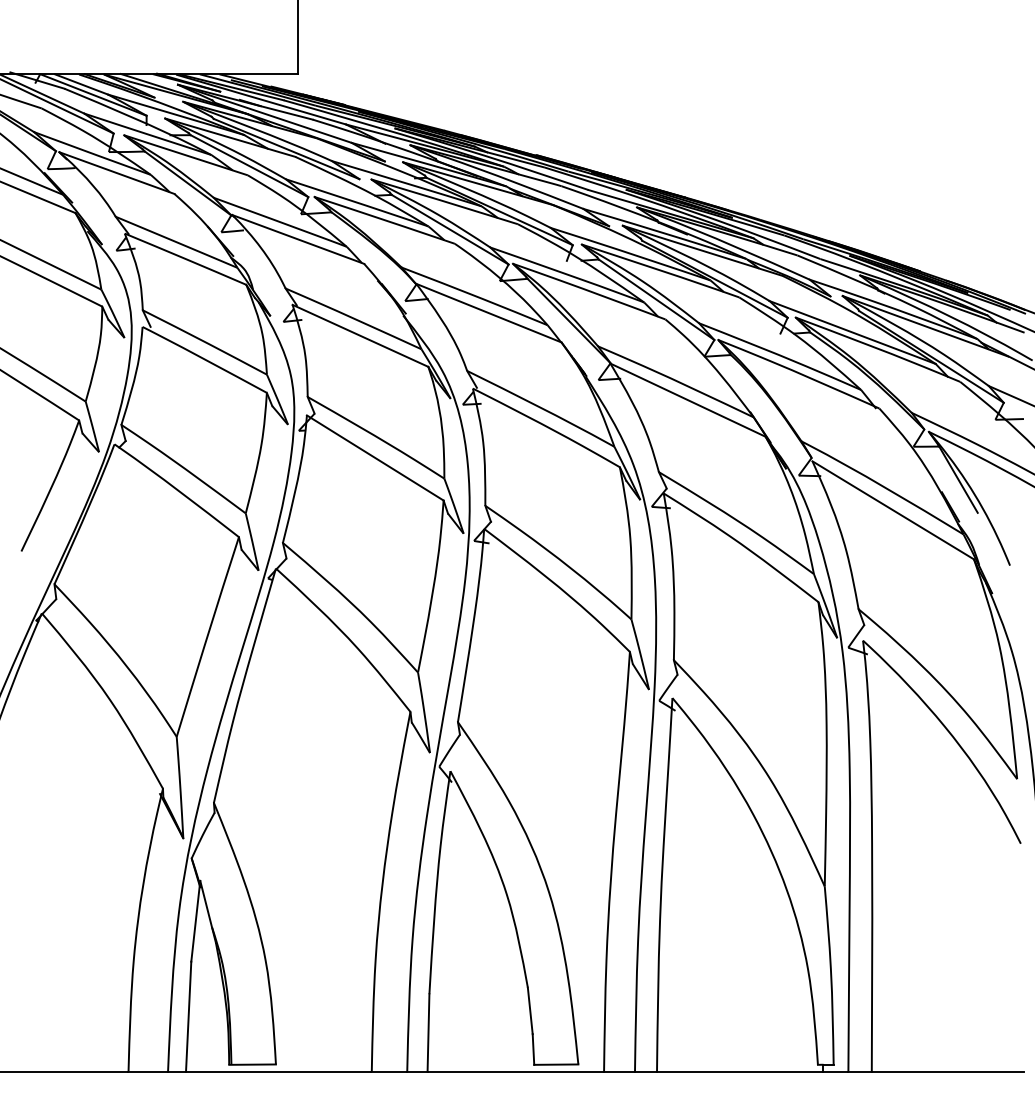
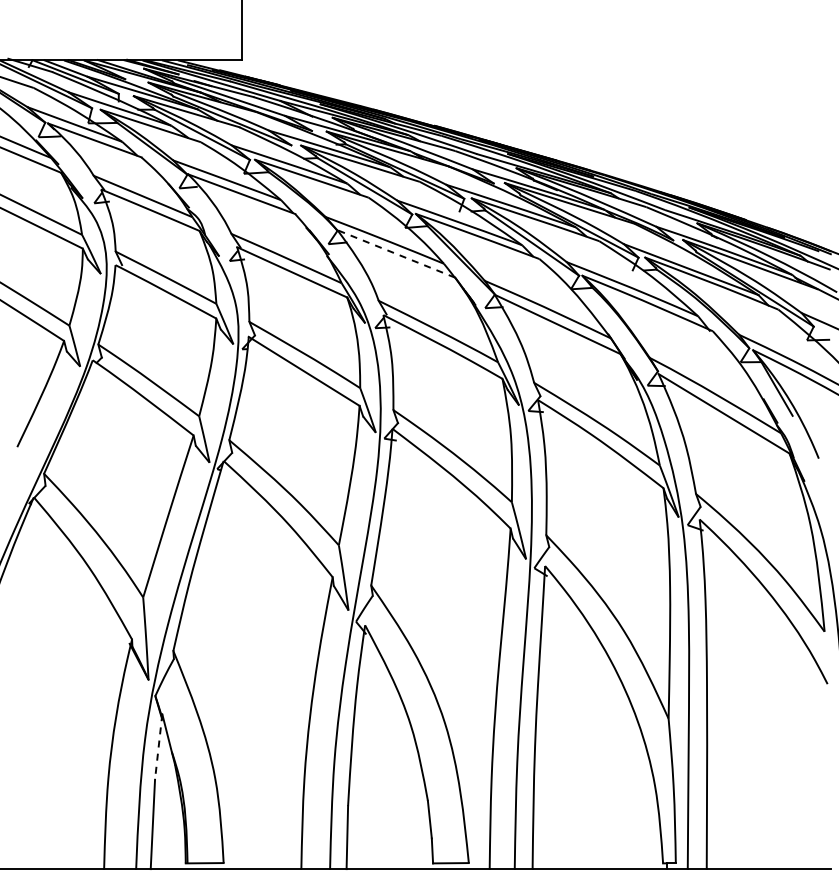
line: (487, 312) -> (395, 253), solid -> dashed
line: (195, 921) -> (158, 747), solid -> dashed

